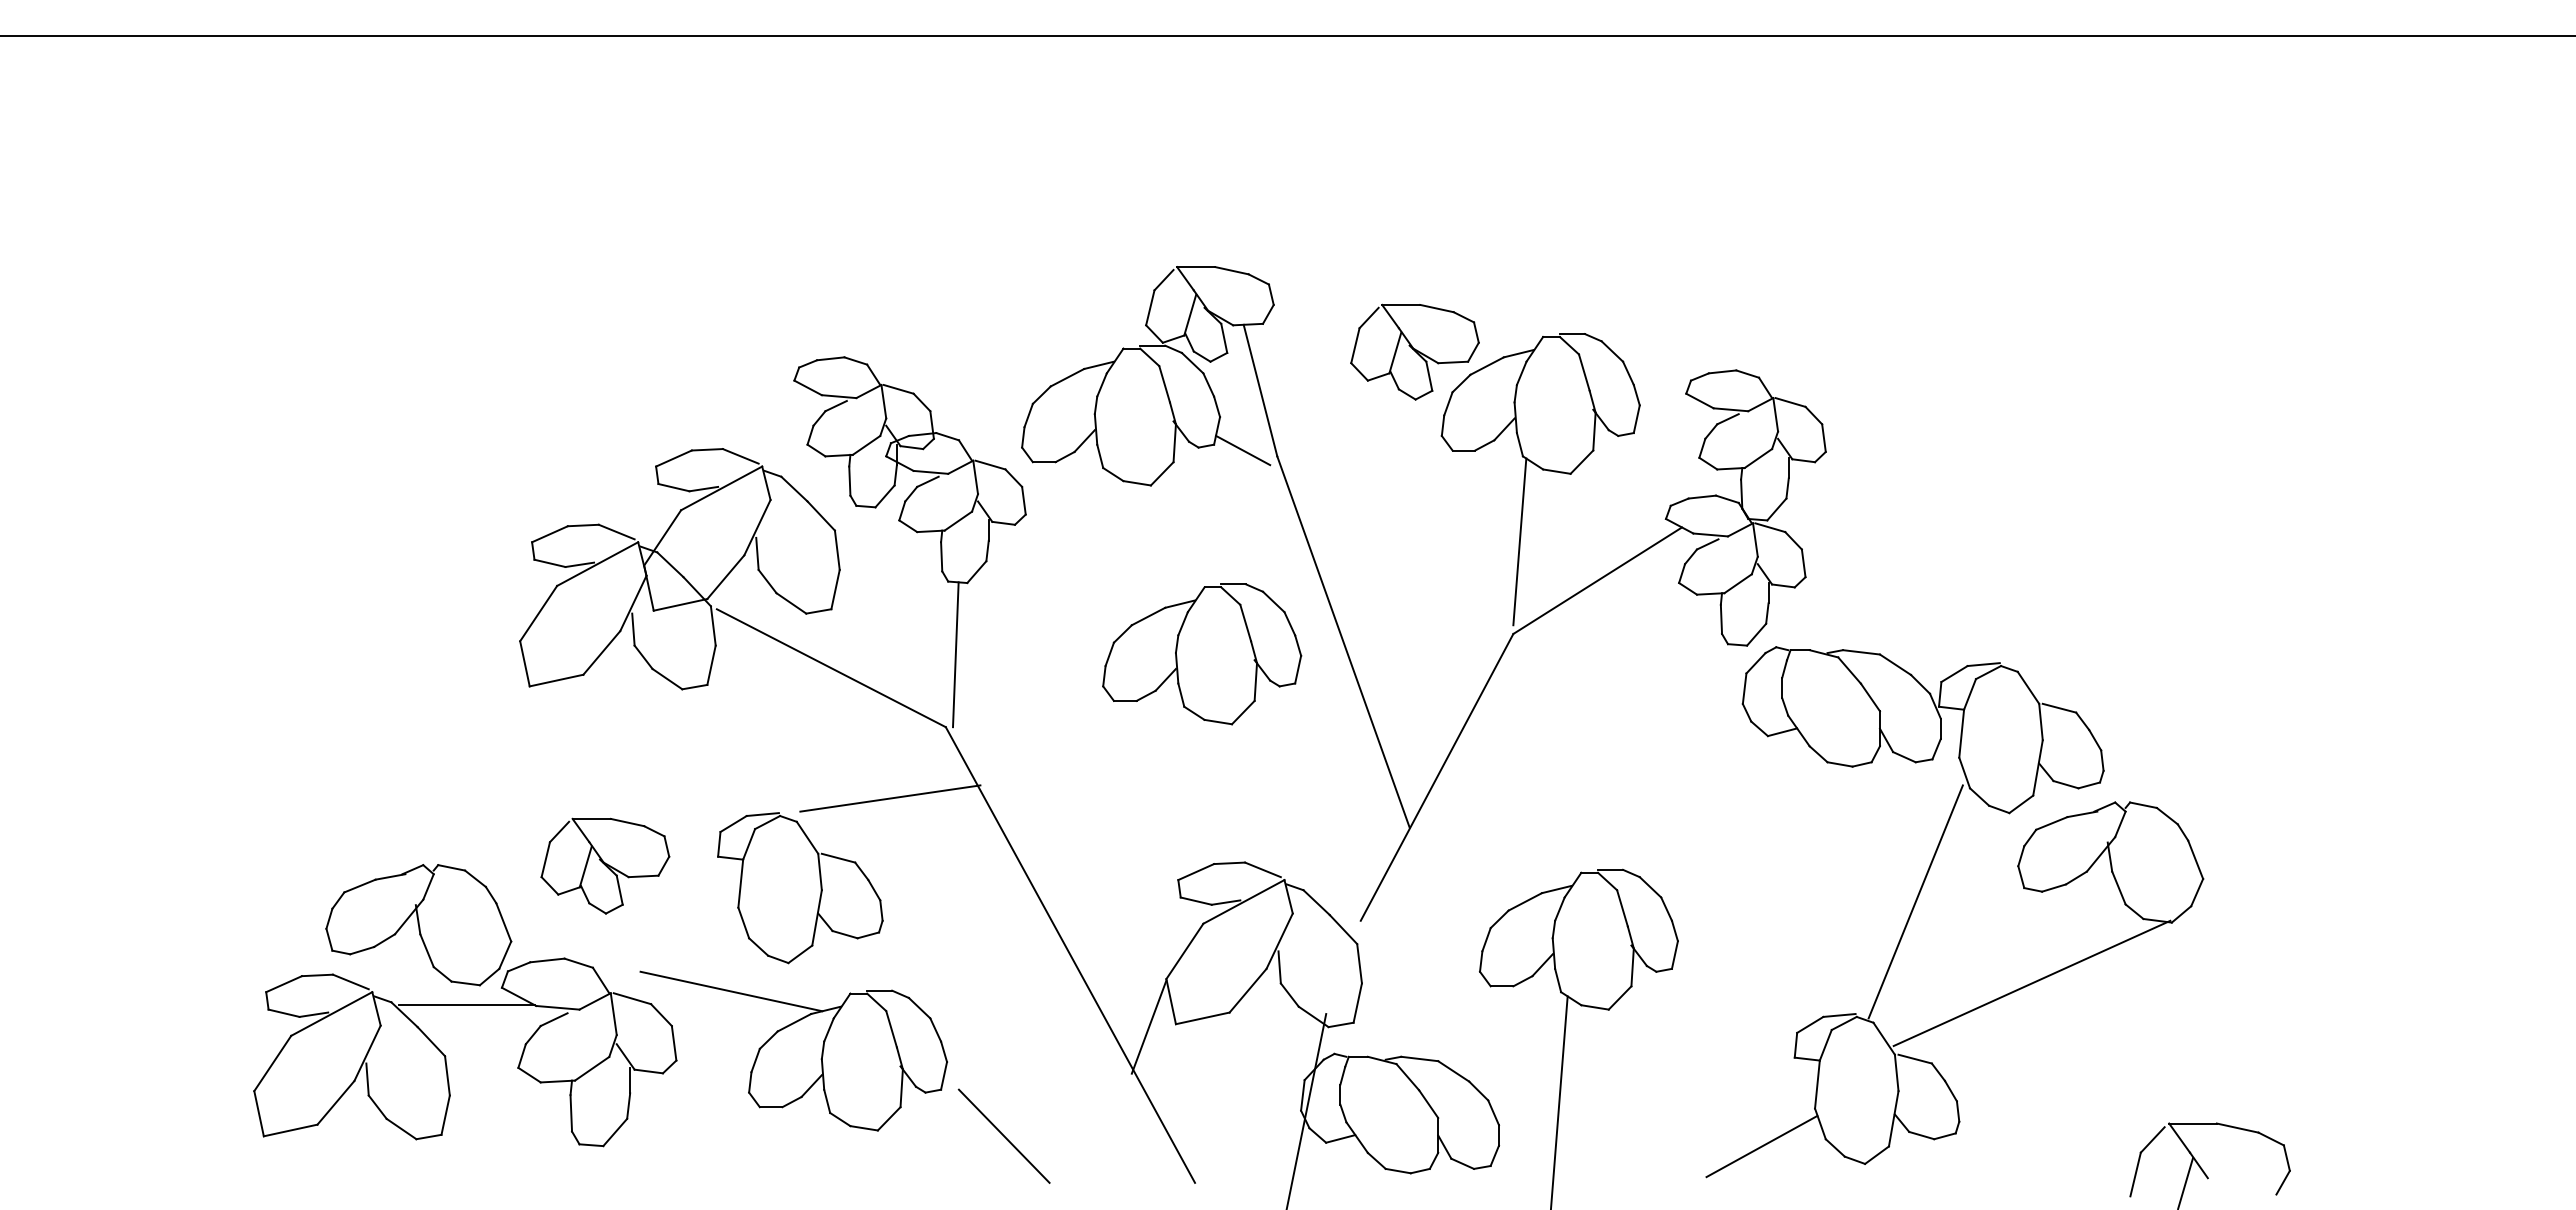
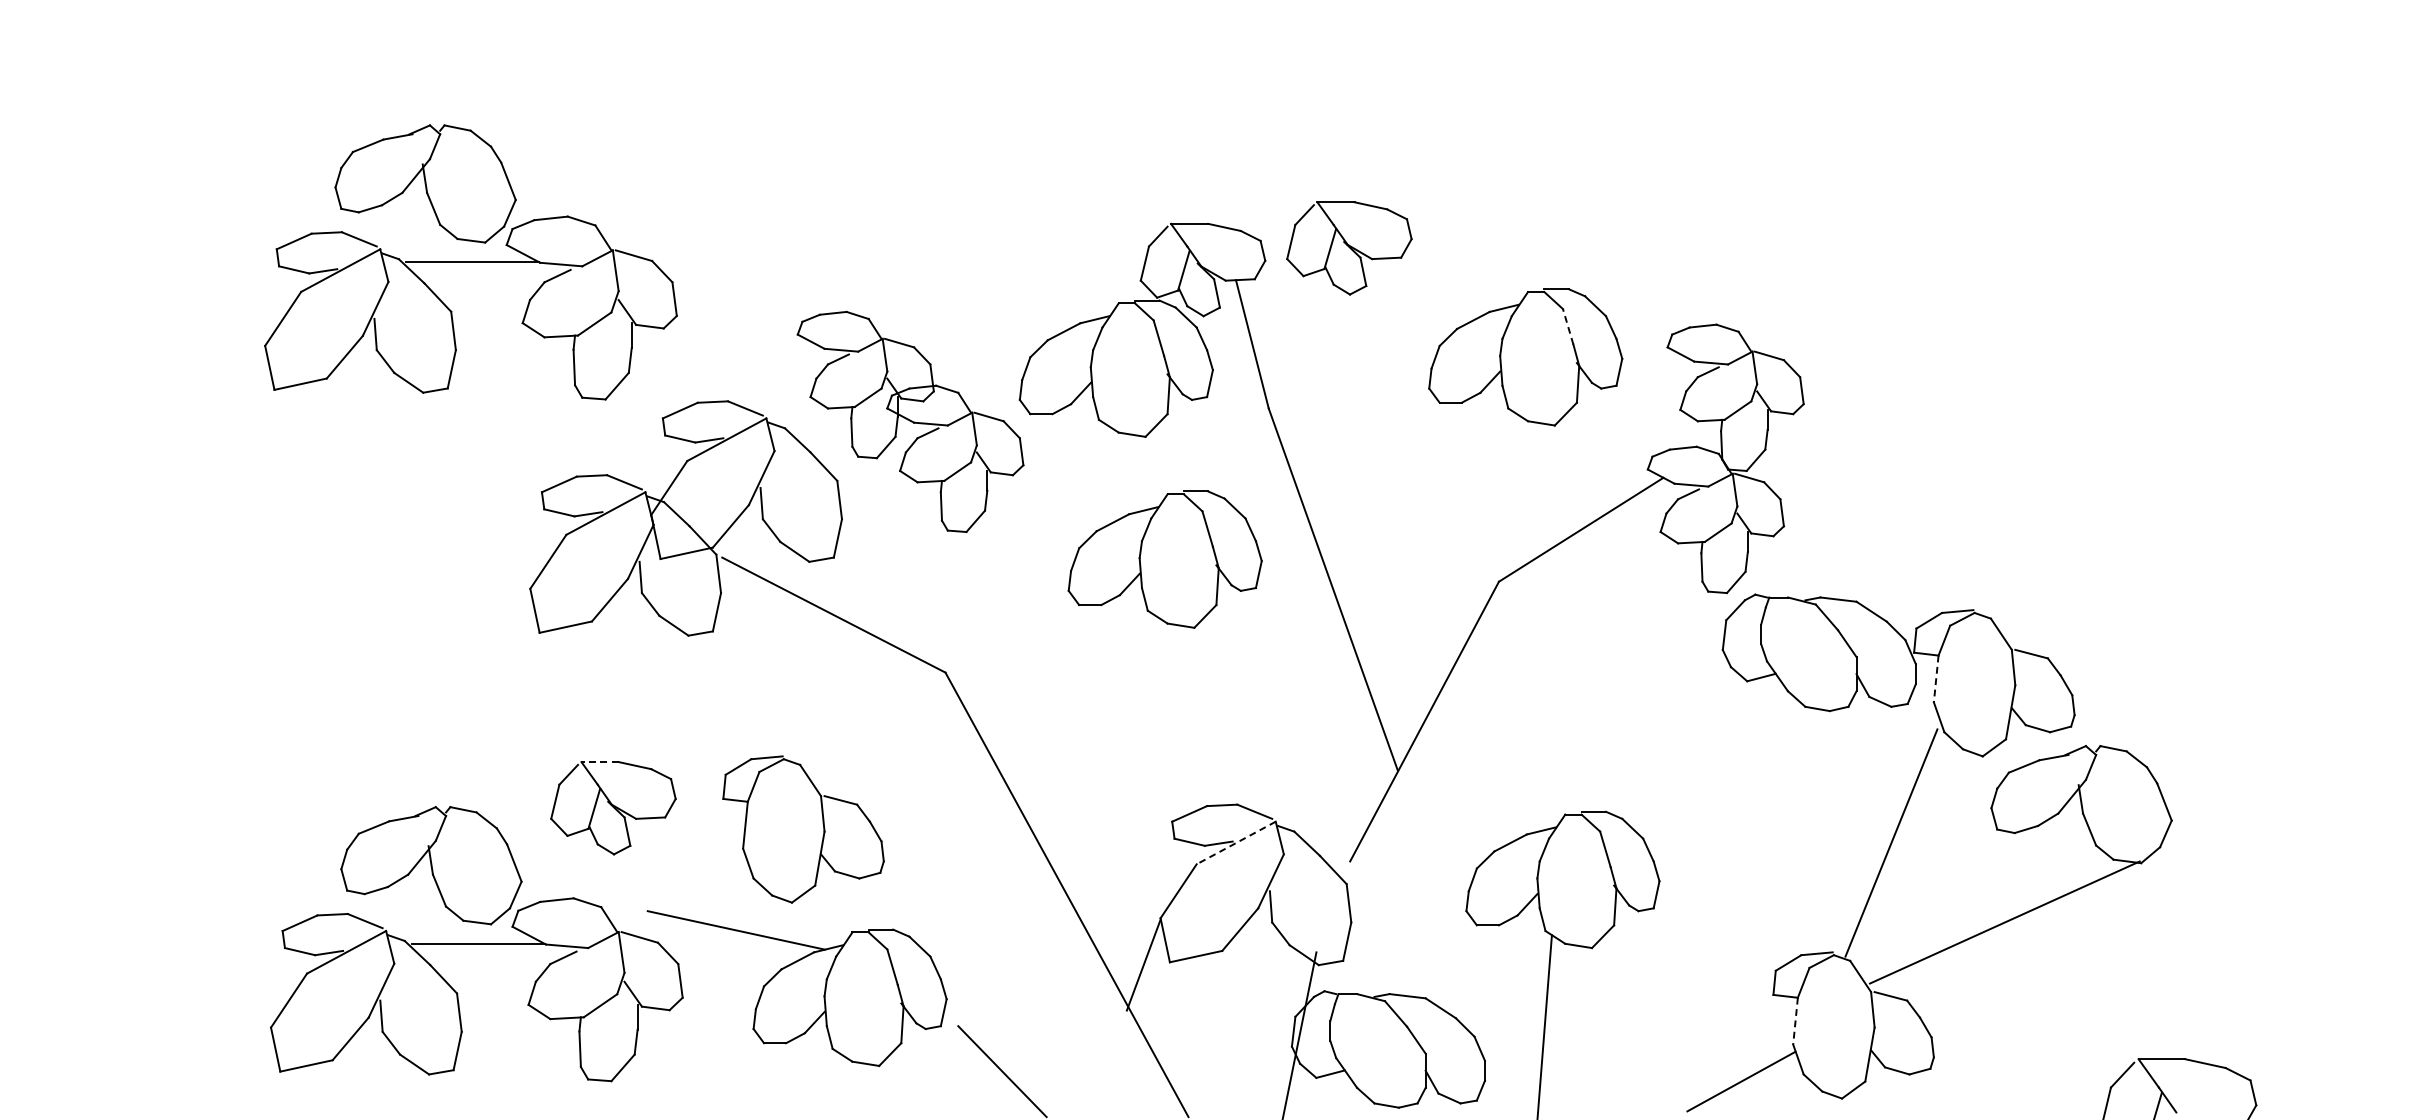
part: (459, 306) -> (471, 262), added
part: (1414, 351) -> (1348, 247), moved
line: (1584, 372) -> (1568, 326), solid -> dashed
line: (1243, 450) -> (1235, 402), removed
line: (1519, 541) -> (1504, 491), removed
line: (955, 654) -> (954, 601), removed
part: (1202, 654) -> (1165, 559), moved
line: (1961, 734) -> (1936, 679), solid -> dashed
line: (890, 798) -> (891, 742), removed
line: (591, 818) -> (599, 761), solid -> dashed
line: (1243, 902) -> (1235, 843), solid -> dashed
line: (1817, 1085) -> (1795, 1022), solid -> dashed

